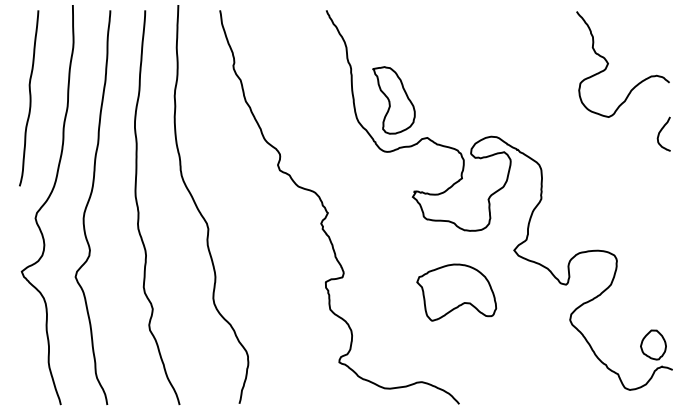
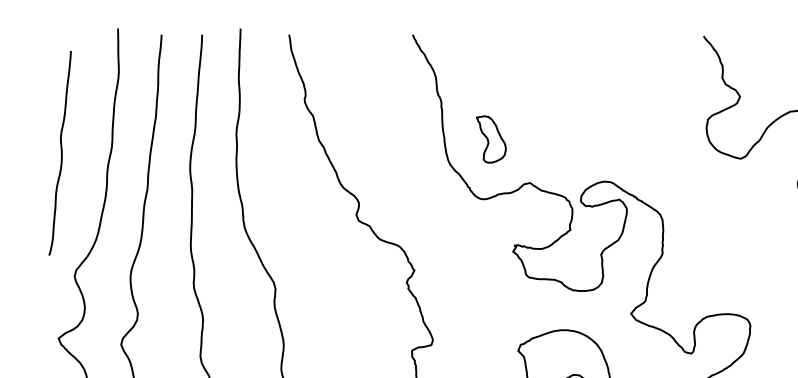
curve: (29, 98) -> (60, 153), moved
part: (393, 100) -> (490, 139), size x0.6

